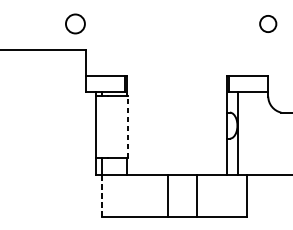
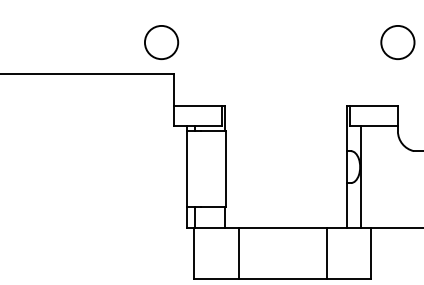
circle: (75, 23) -> (161, 42), size x1.43
circle: (267, 23) -> (397, 42), size x1.67
line: (127, 126) -> (225, 168), dashed -> solid
line: (168, 195) -> (238, 252), moved
line: (197, 195) -> (327, 252), moved
line: (102, 196) -> (194, 253), dashed -> solid

